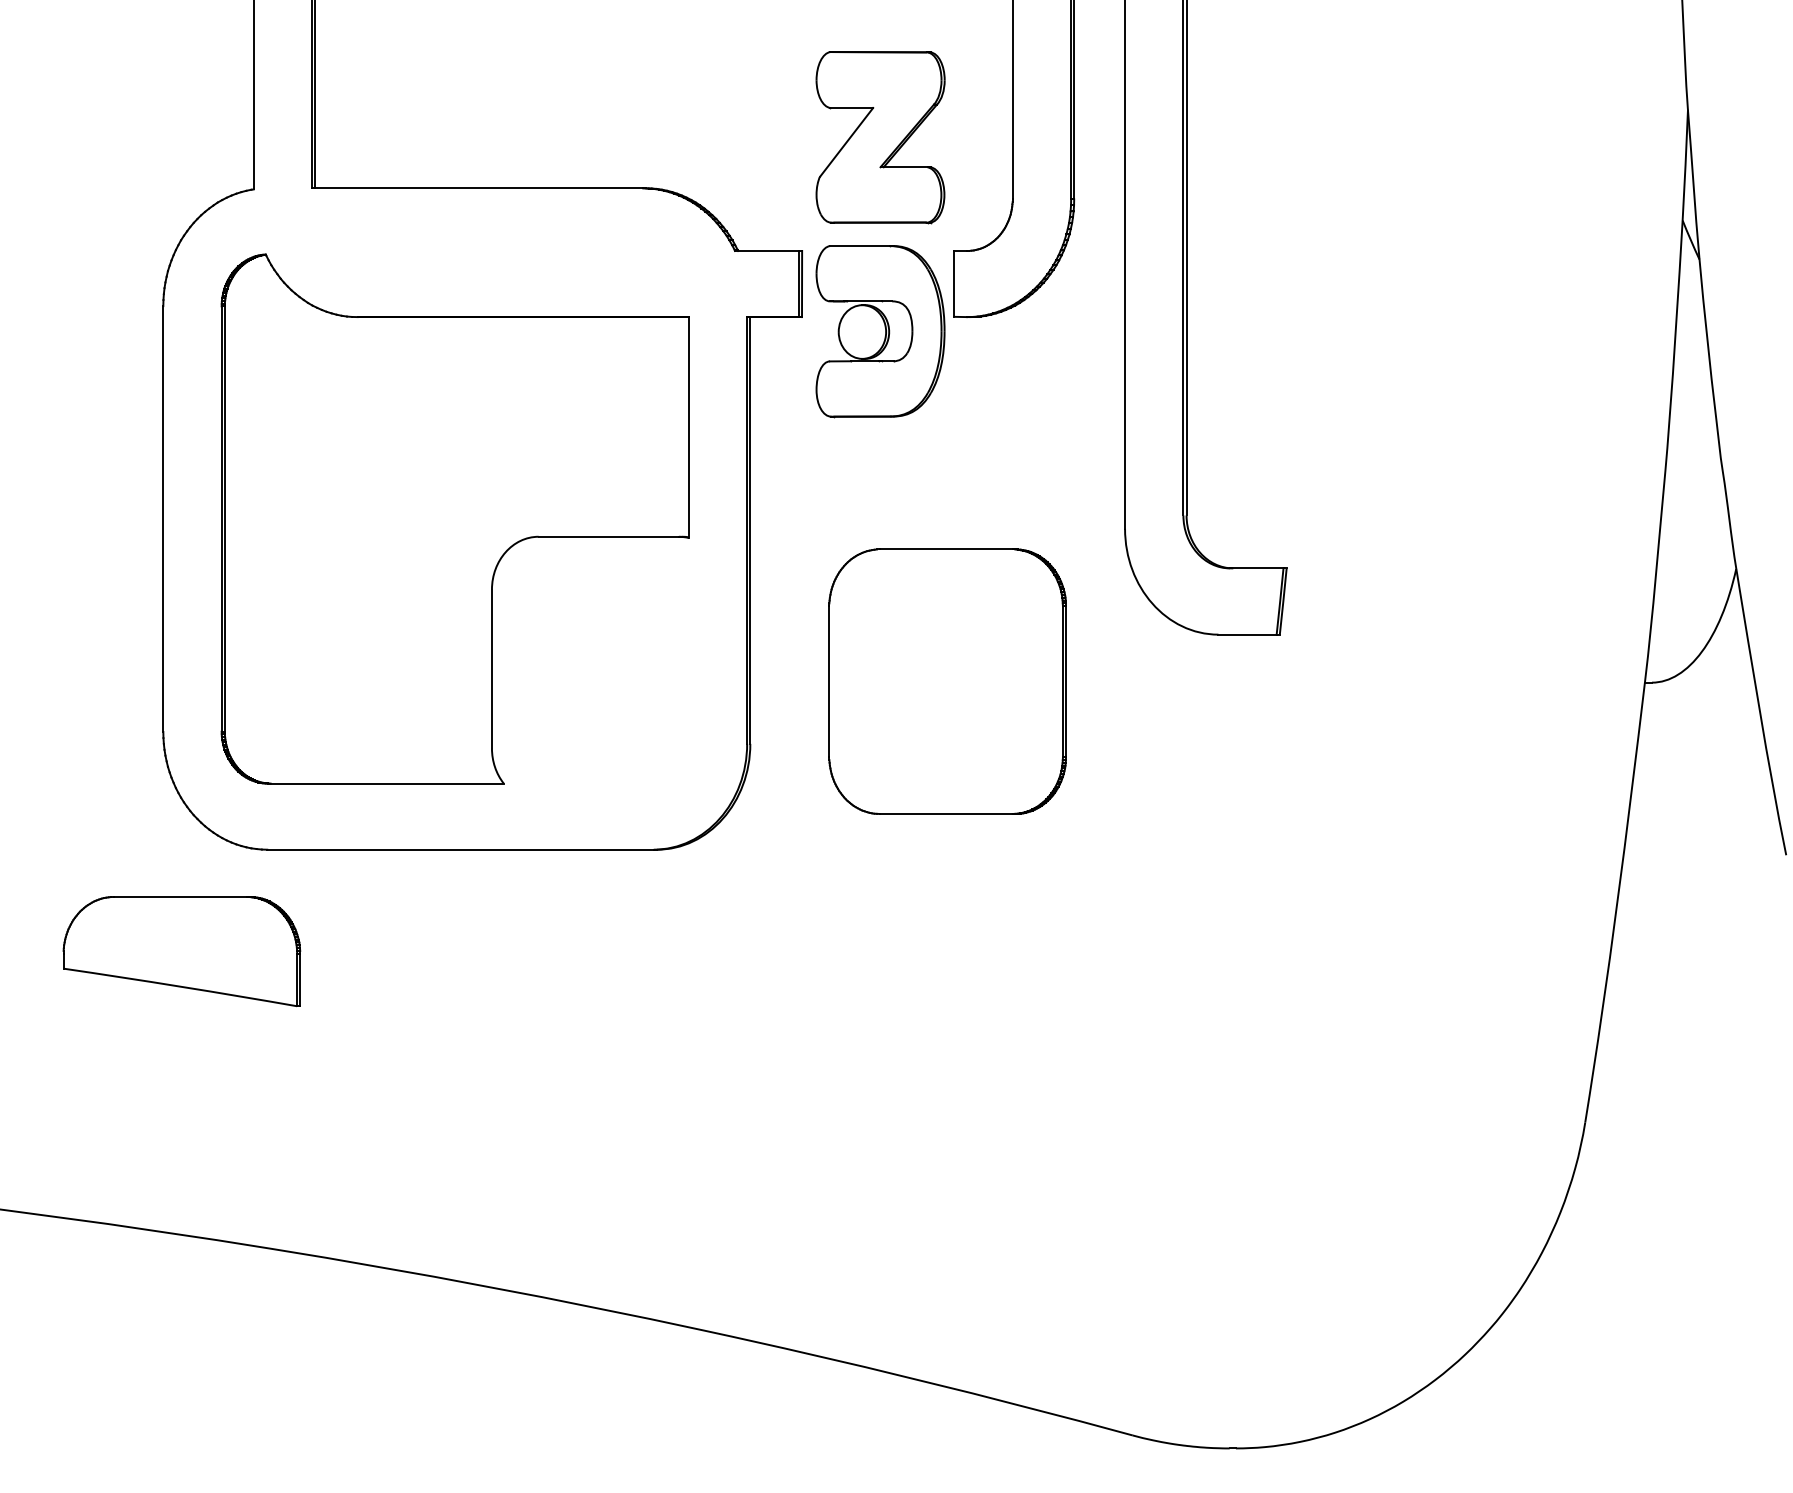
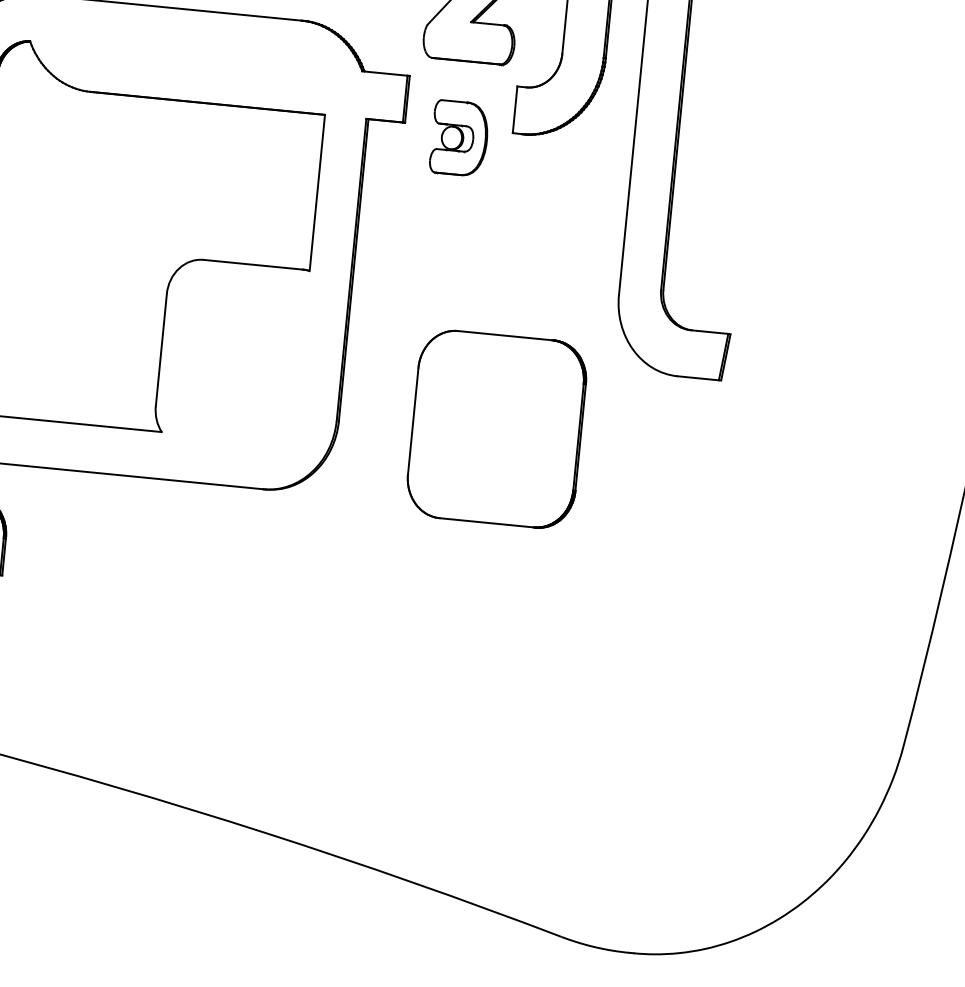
part: (880, 331) -> (459, 138), size x0.6
part: (947, 681) -> (496, 429), moved

